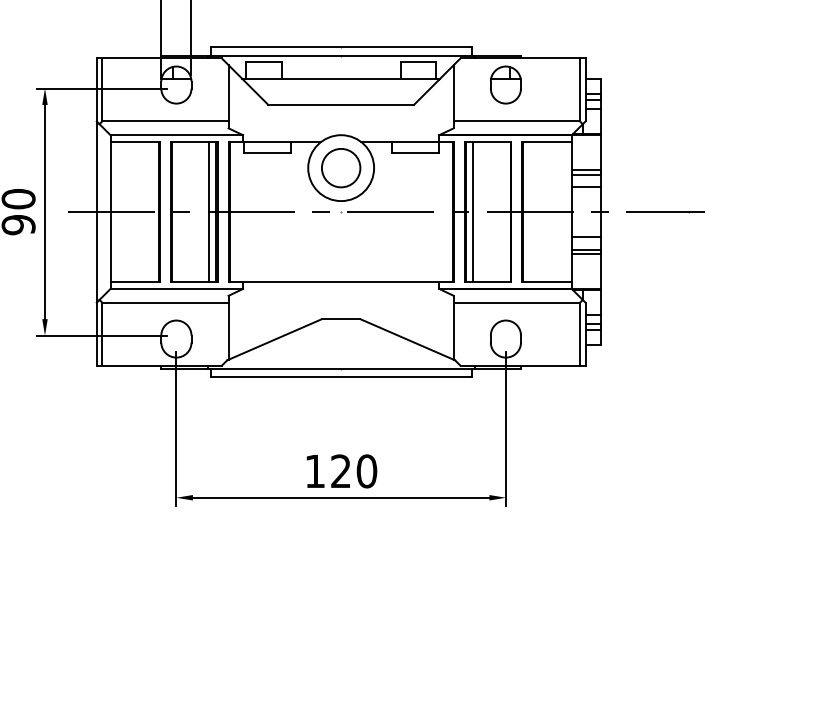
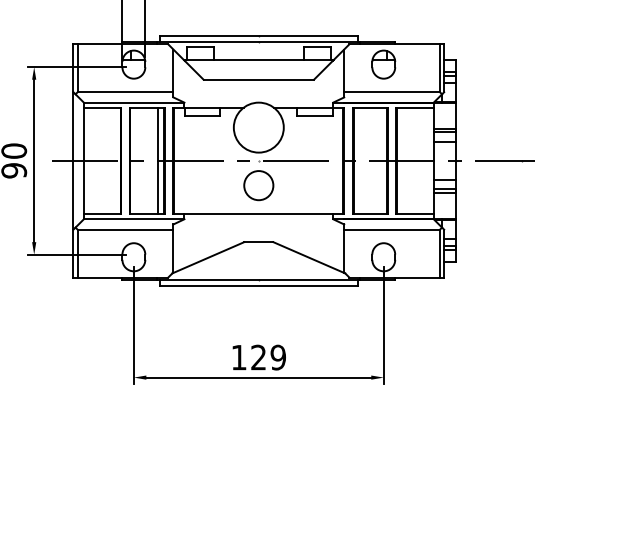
circle: (340, 167) -> (258, 185), moved
line: (473, 211) -> (359, 160), removed
text: (367, 471) -> (278, 357), 120 -> 129

